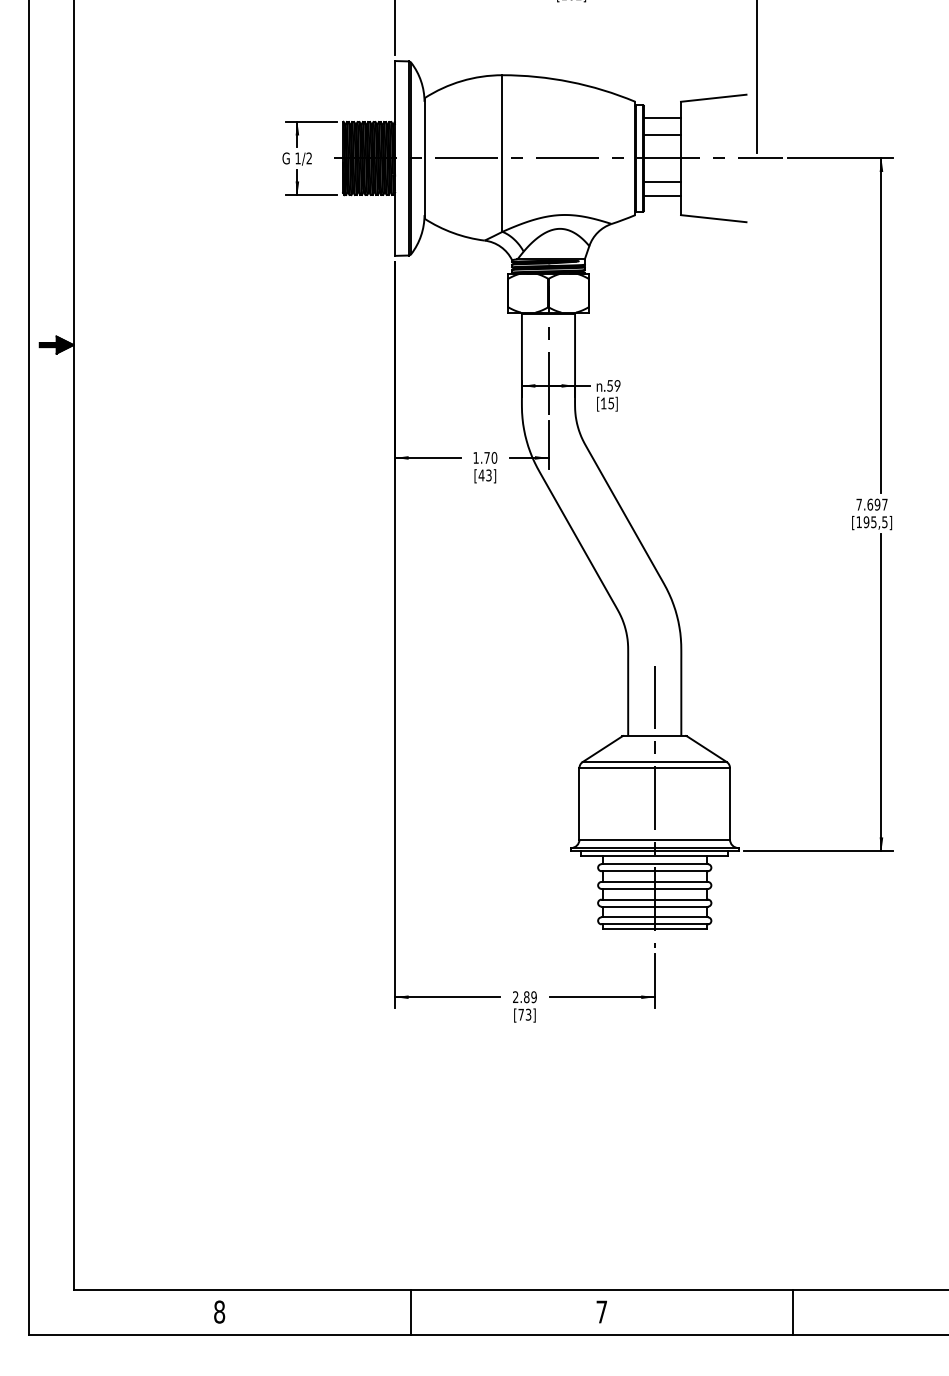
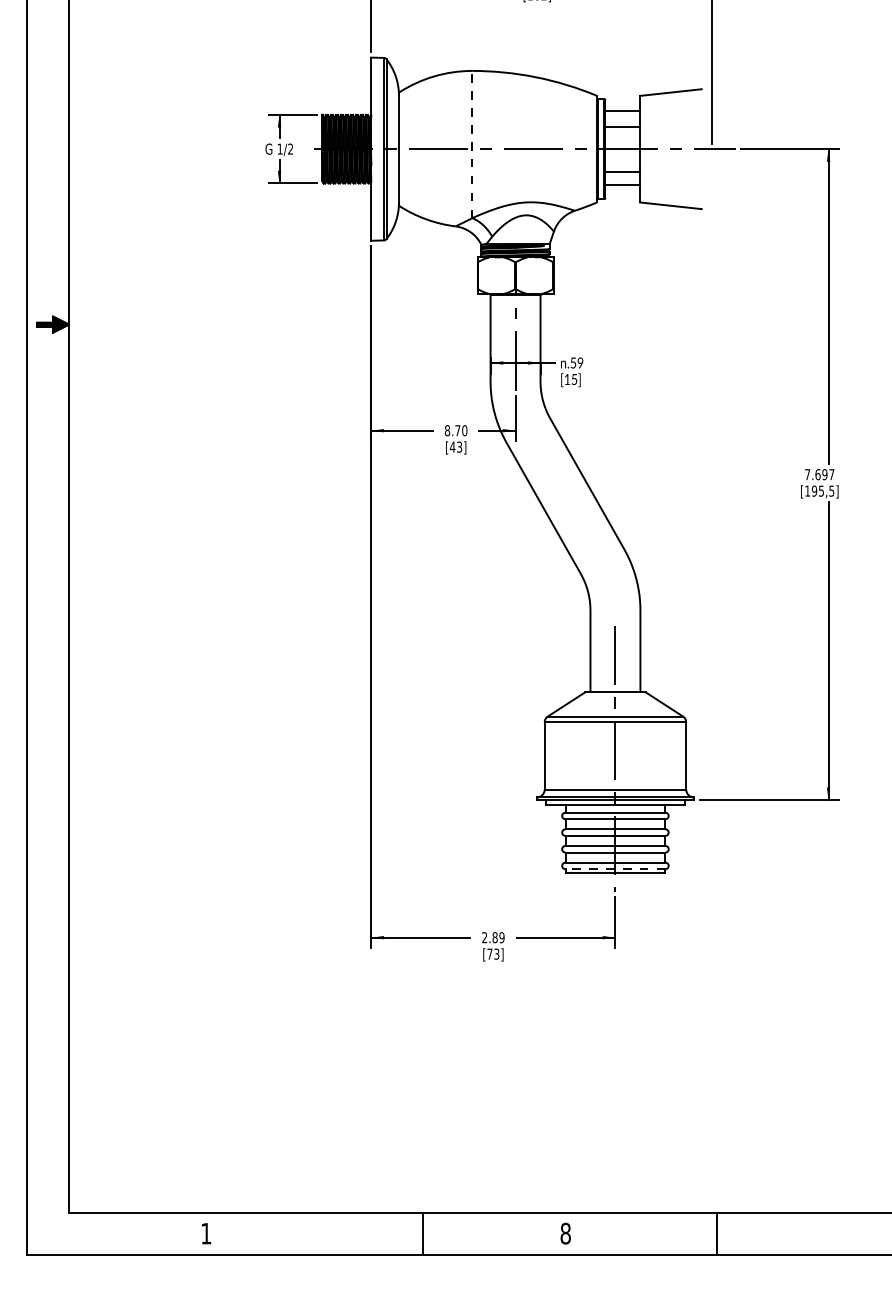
line: (502, 153) -> (472, 144), solid -> dashed
text: (475, 457) -> (446, 430), 1.70 -> 8.70
line: (654, 924) -> (615, 869), solid -> dashed
text: (219, 1311) -> (206, 1233), 8 -> 1
line: (410, 1311) -> (422, 1233), moved
text: (601, 1311) -> (565, 1233), 7 -> 8
line: (793, 1311) -> (716, 1233), moved

